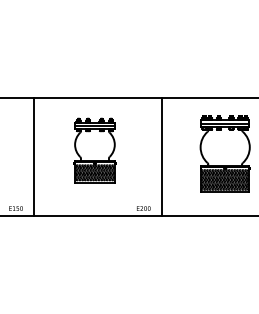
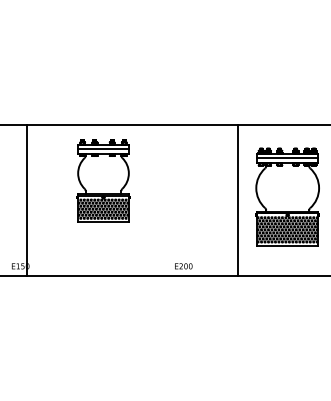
part: (94, 150) -> (102, 180), moved
line: (33, 156) -> (26, 199), moved
line: (161, 156) -> (238, 199), moved

